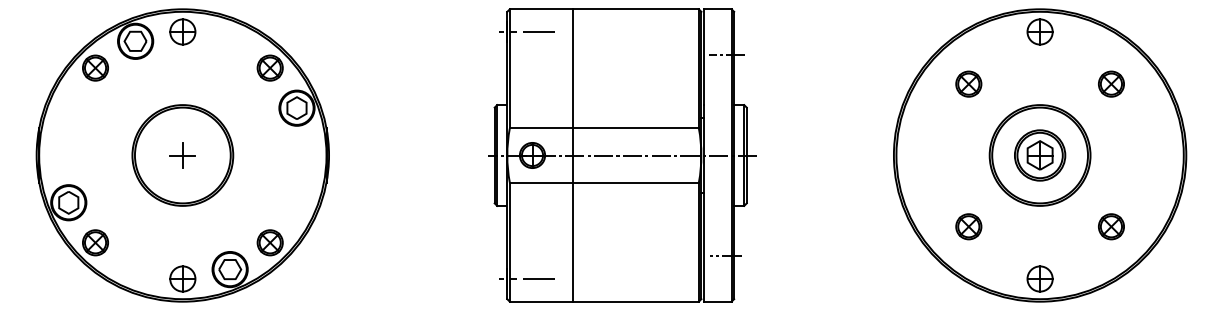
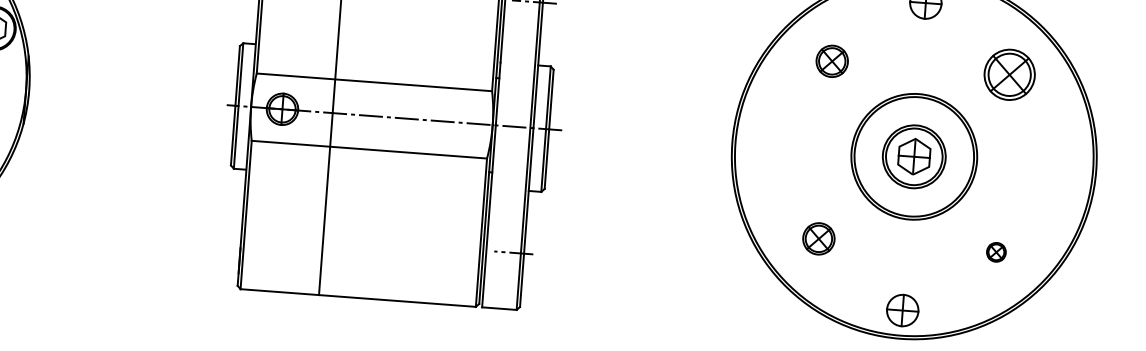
part: (1111, 83) -> (1009, 73), size x1.6
part: (1111, 226) -> (996, 251), size x0.6
line: (527, 279) -> (264, 263), removed

